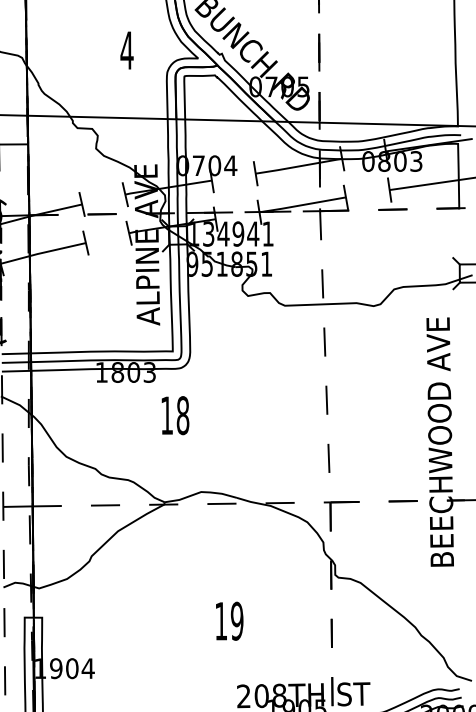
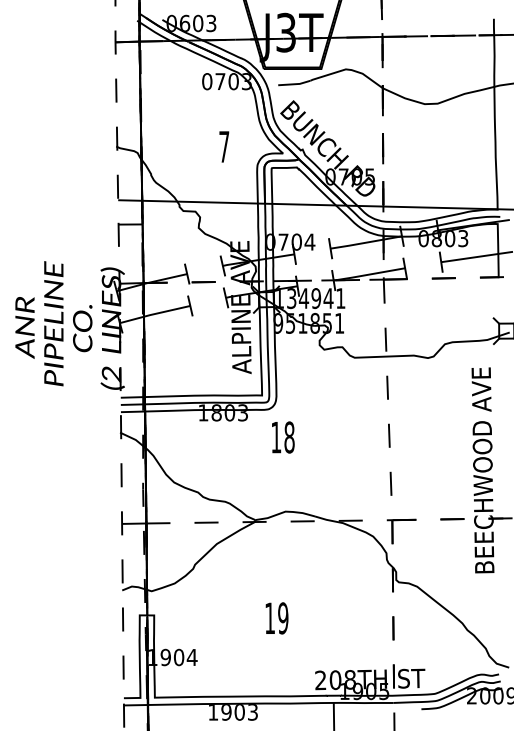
text: (126, 50) -> (223, 146), 4 -> 7
text: (175, 415) -> (283, 437), moved
text: (228, 621) -> (276, 618), moved

